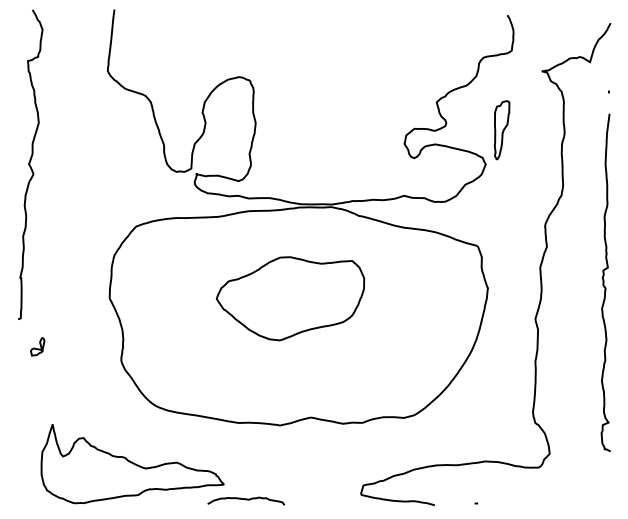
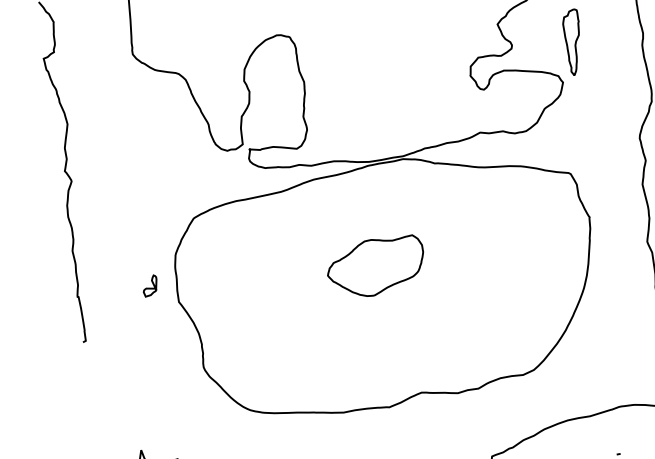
part: (290, 298) -> (376, 266), size x0.6
part: (37, 346) -> (149, 285), moved

